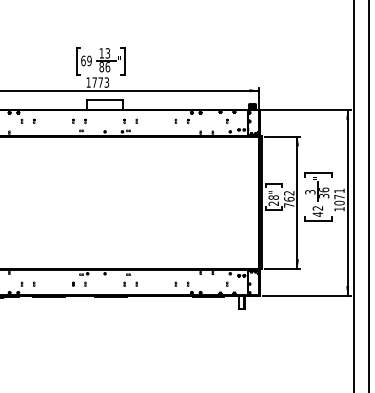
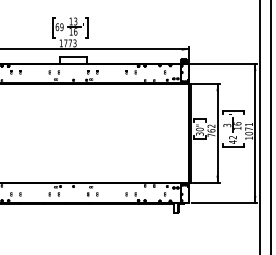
text: (101, 67) -> (70, 32), 86 -> 16
text: (324, 195) -> (237, 127), 36 -> 16
text: (273, 200) -> (199, 131), 28" -> 30"

